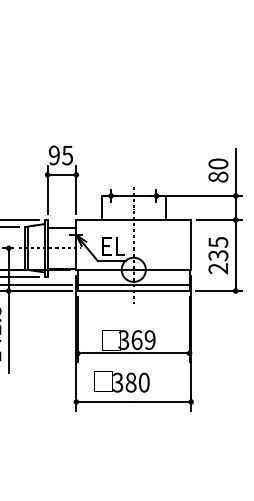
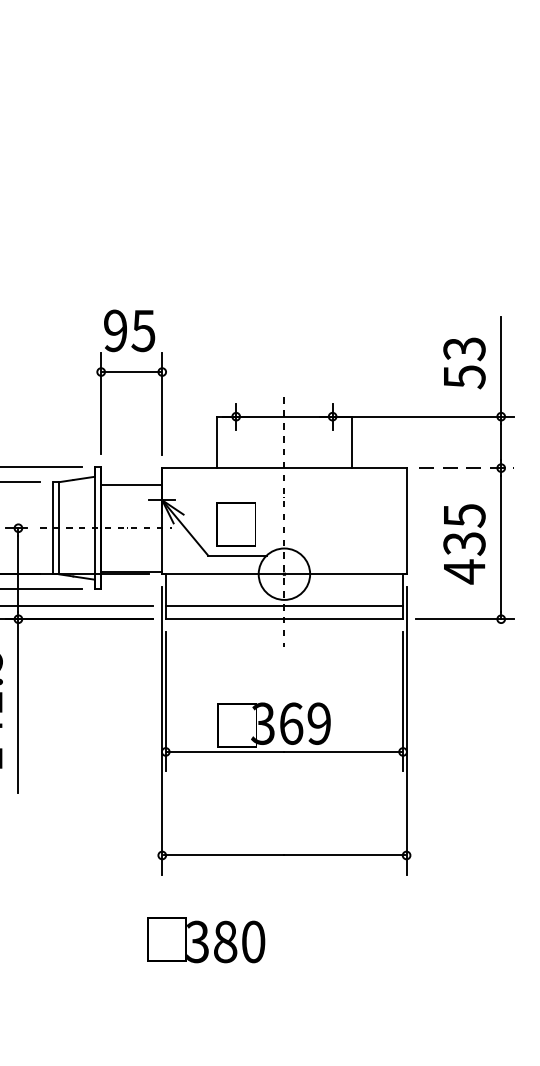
text: (218, 170) -> (464, 362), 80 -> 53
line: (219, 220) -> (466, 469), solid -> dashed
text: (113, 246) -> (241, 524), EL -> □
text: (218, 268) -> (464, 571), 235 -> 435
text: (121, 381) -> (205, 939), moved

